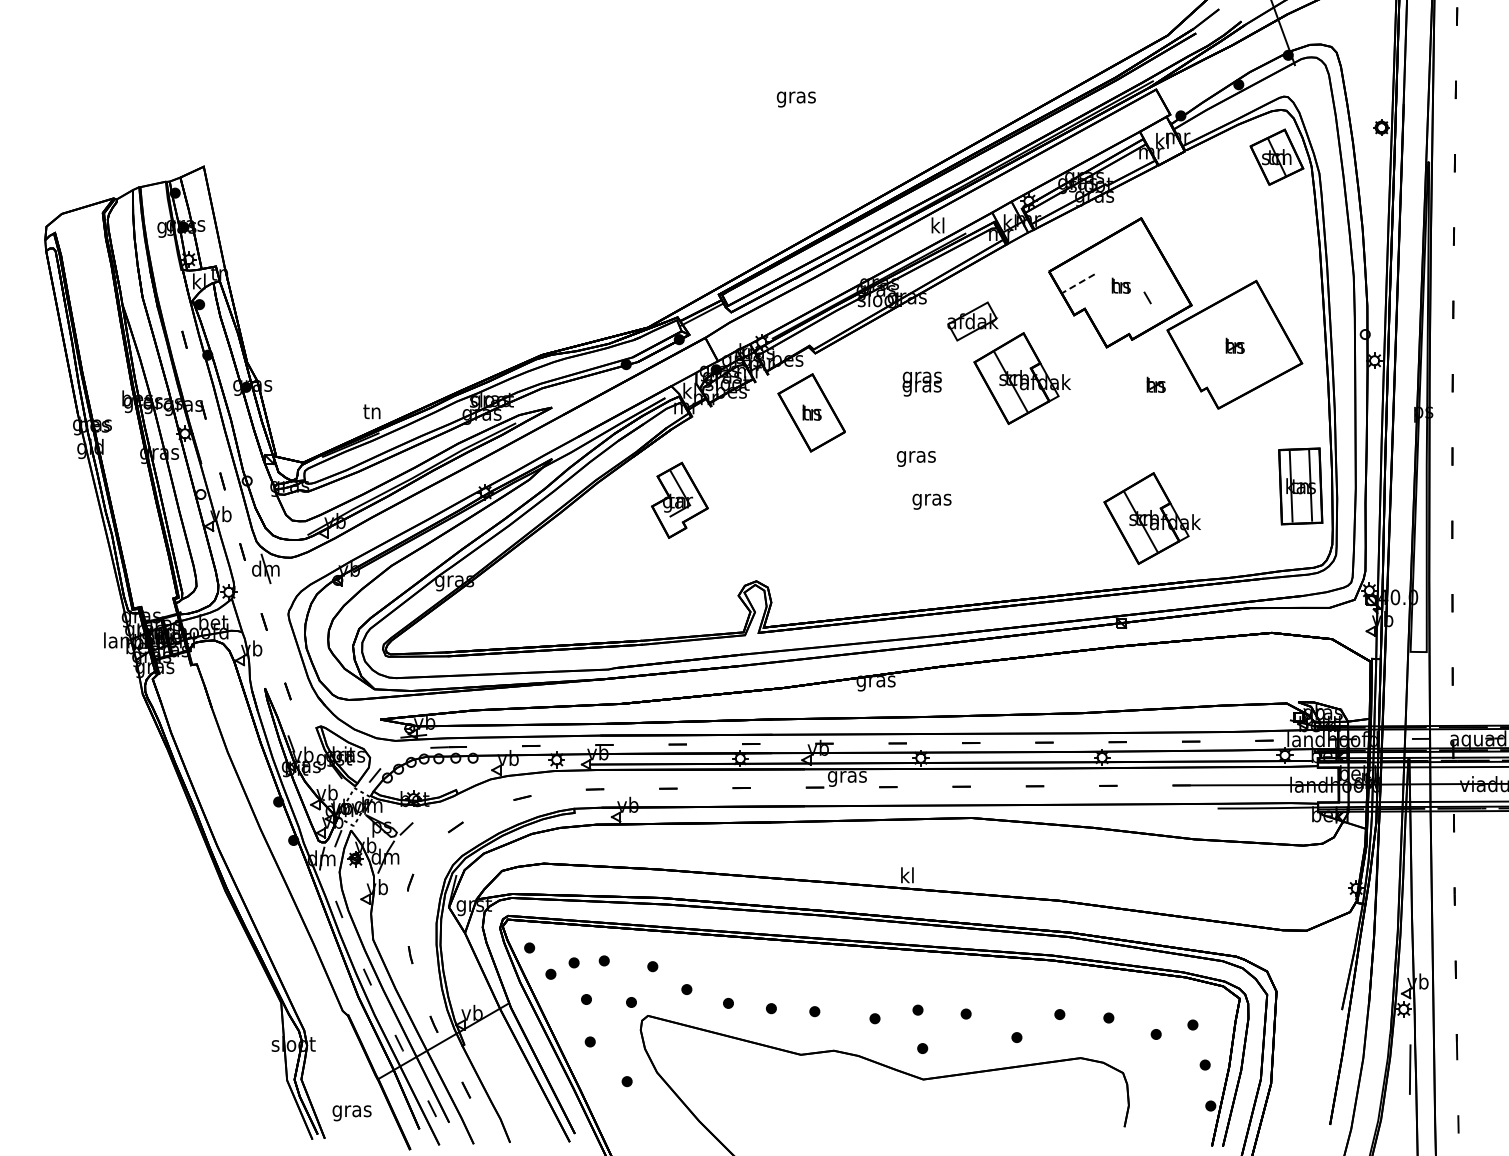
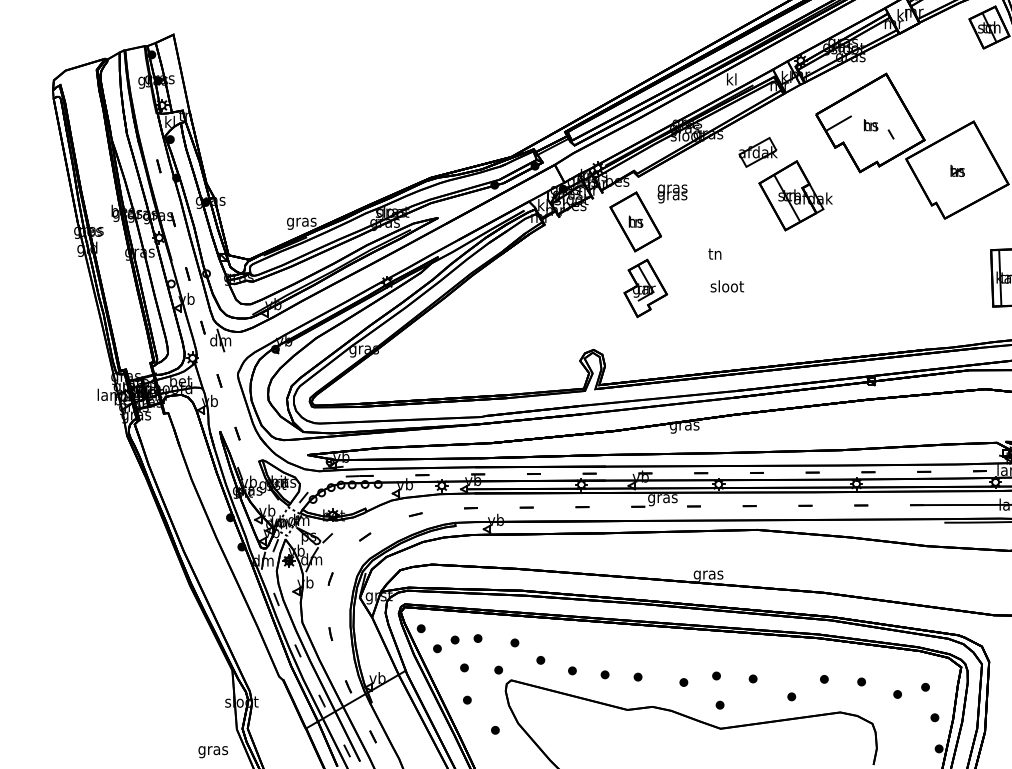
line: (1078, 283) -> (838, 123), dashed -> solid
text: (921, 383) -> (672, 193), moved
part: (1155, 384) -> (897, 200), removed
text: (372, 413) -> (301, 222), tn -> gras
text: (915, 457) -> (714, 255), gras -> tn
part: (679, 499) -> (645, 287), moved
text: (932, 499) -> (727, 287), gras -> sloot
part: (1151, 518) -> (894, 302), removed
text: (907, 876) -> (708, 574), kl -> gras
text: (351, 1113) -> (212, 752), moved

